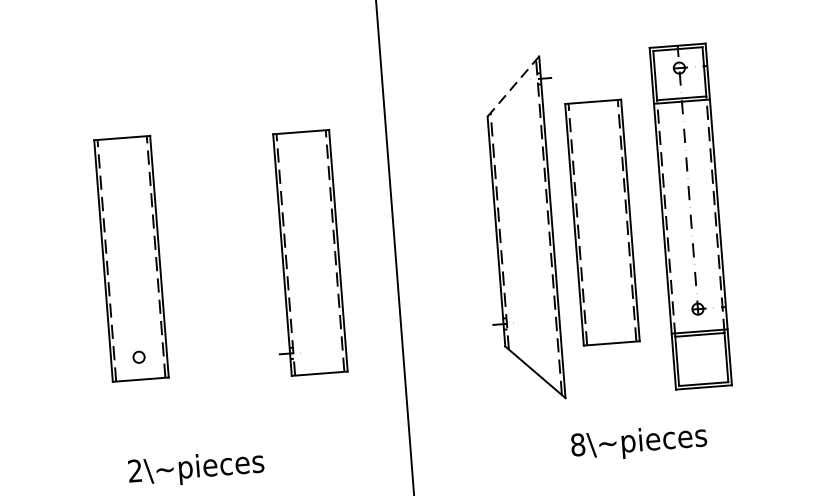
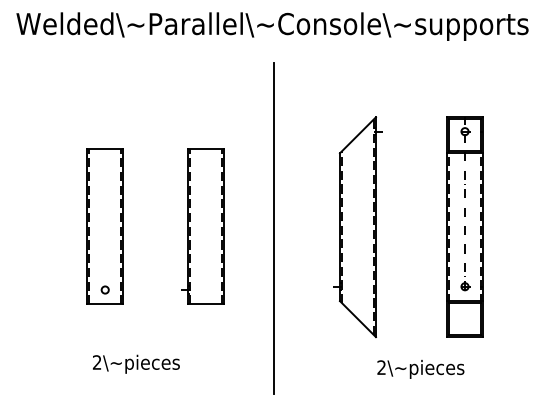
line: (514, 85) -> (358, 134), dashed -> solid
part: (601, 222) -> (407, 226), removed
part: (305, 253) -> (202, 226), moved
text: (577, 444) -> (381, 367), 8 -> 2

